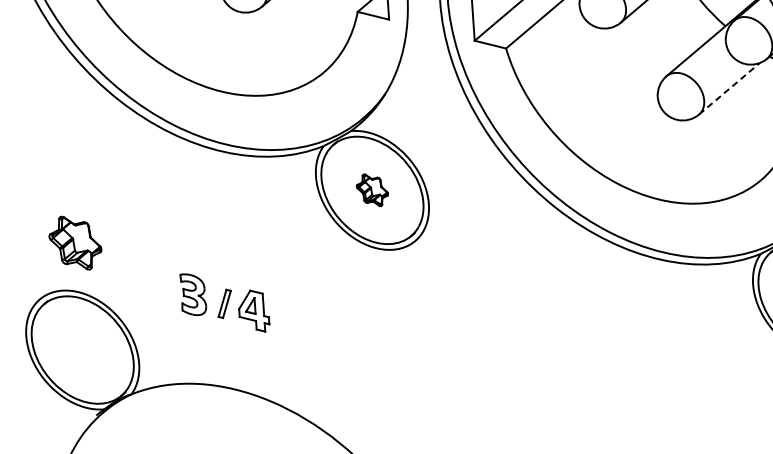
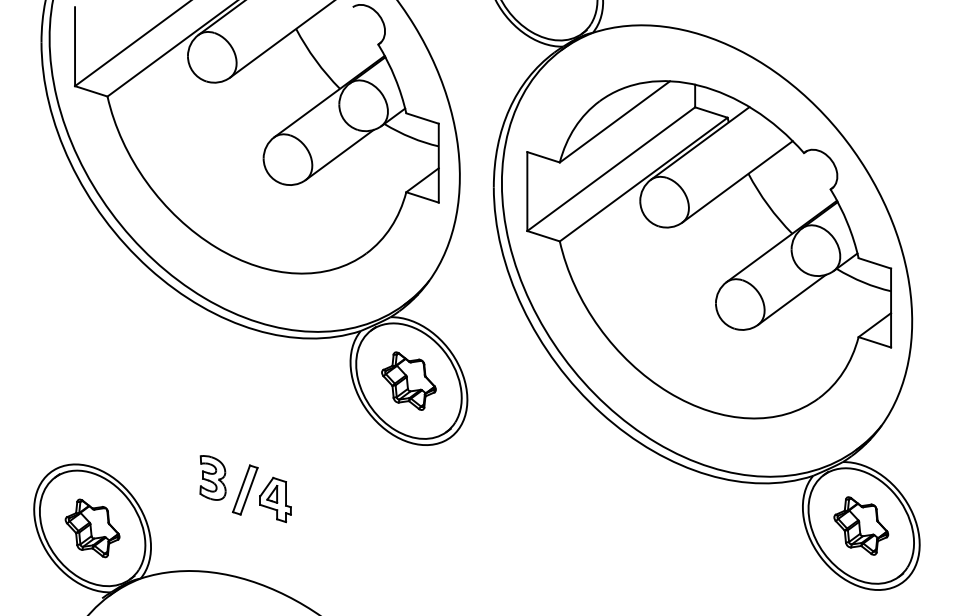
line: (729, 88) -> (792, 299), dashed -> solid
part: (371, 189) -> (408, 380), size x1.67
part: (75, 243) -> (92, 528), moved
part: (224, 303) -> (245, 489), size x1.67

